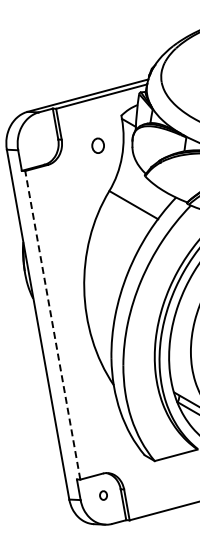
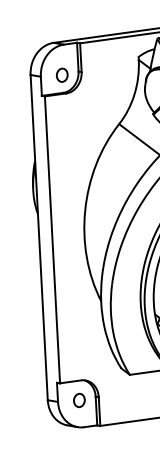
part: (97, 145) -> (61, 74), moved
line: (52, 325) -> (52, 239), dashed -> solid
part: (103, 495) -> (79, 400), size x1.67

